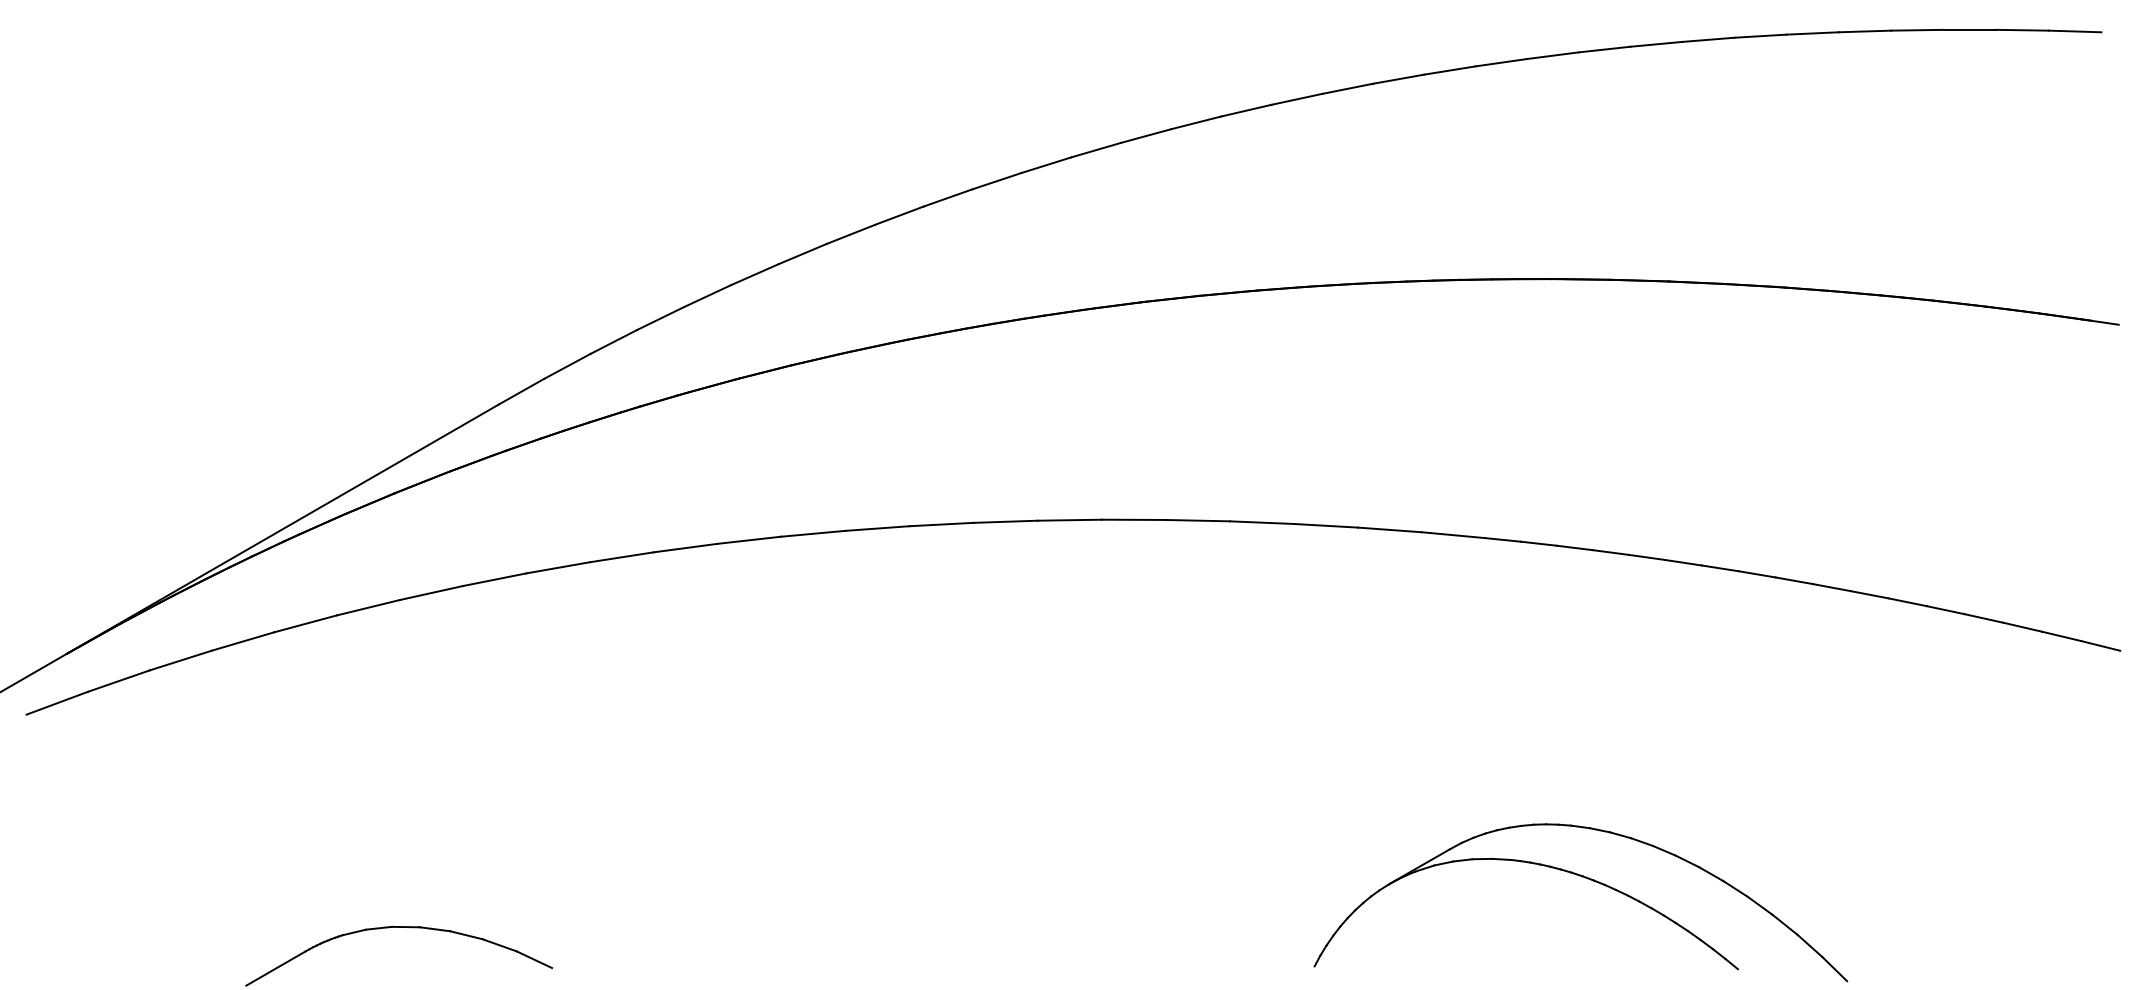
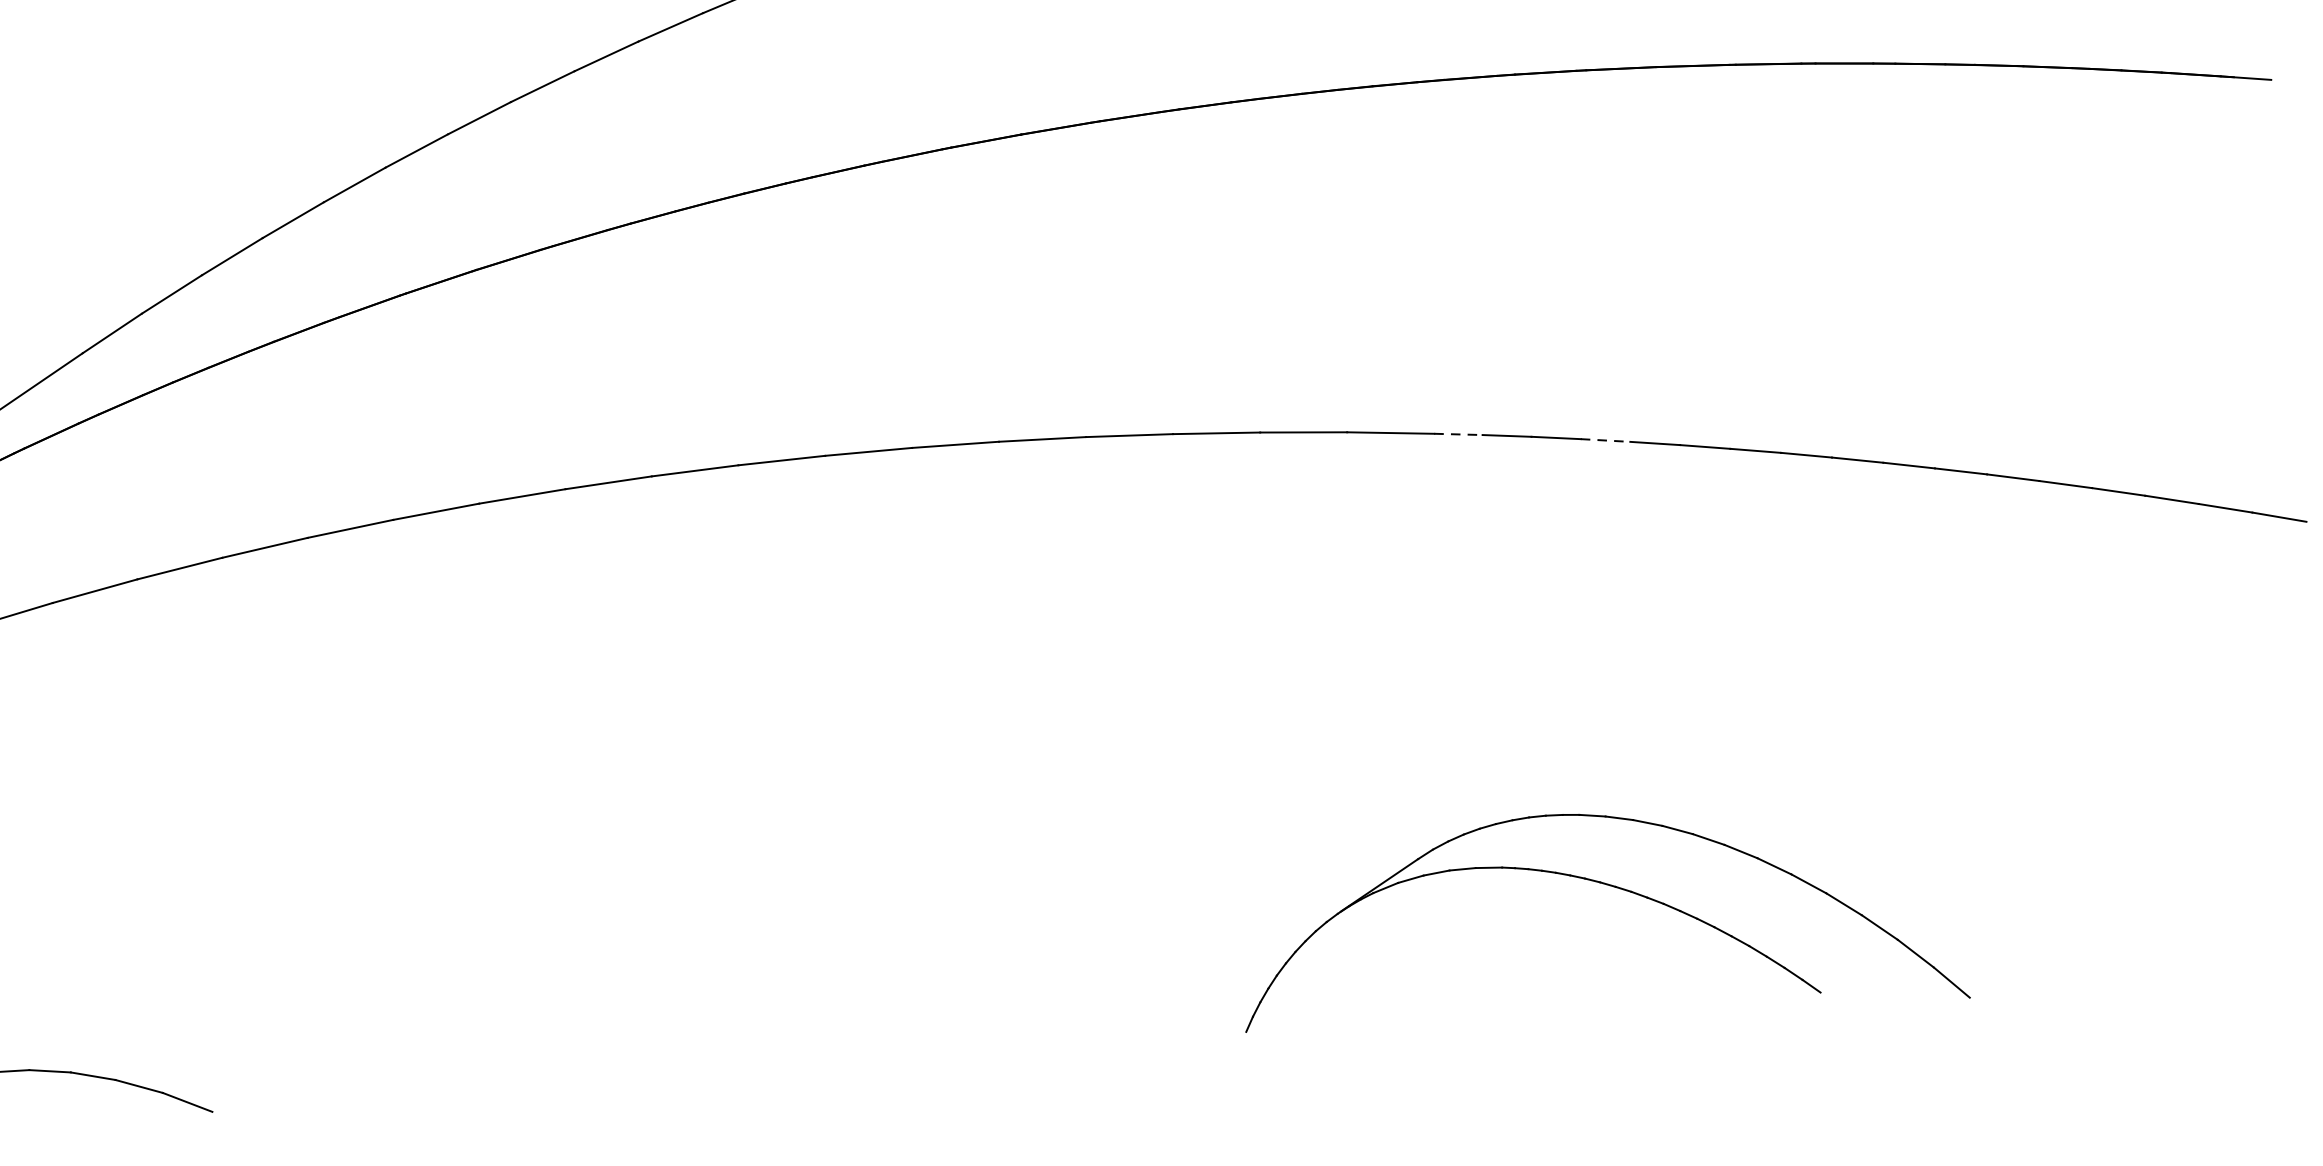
line: (1503, 539) -> (1458, 433), solid -> dashed
line: (1611, 552) -> (1606, 440), solid -> dashed

